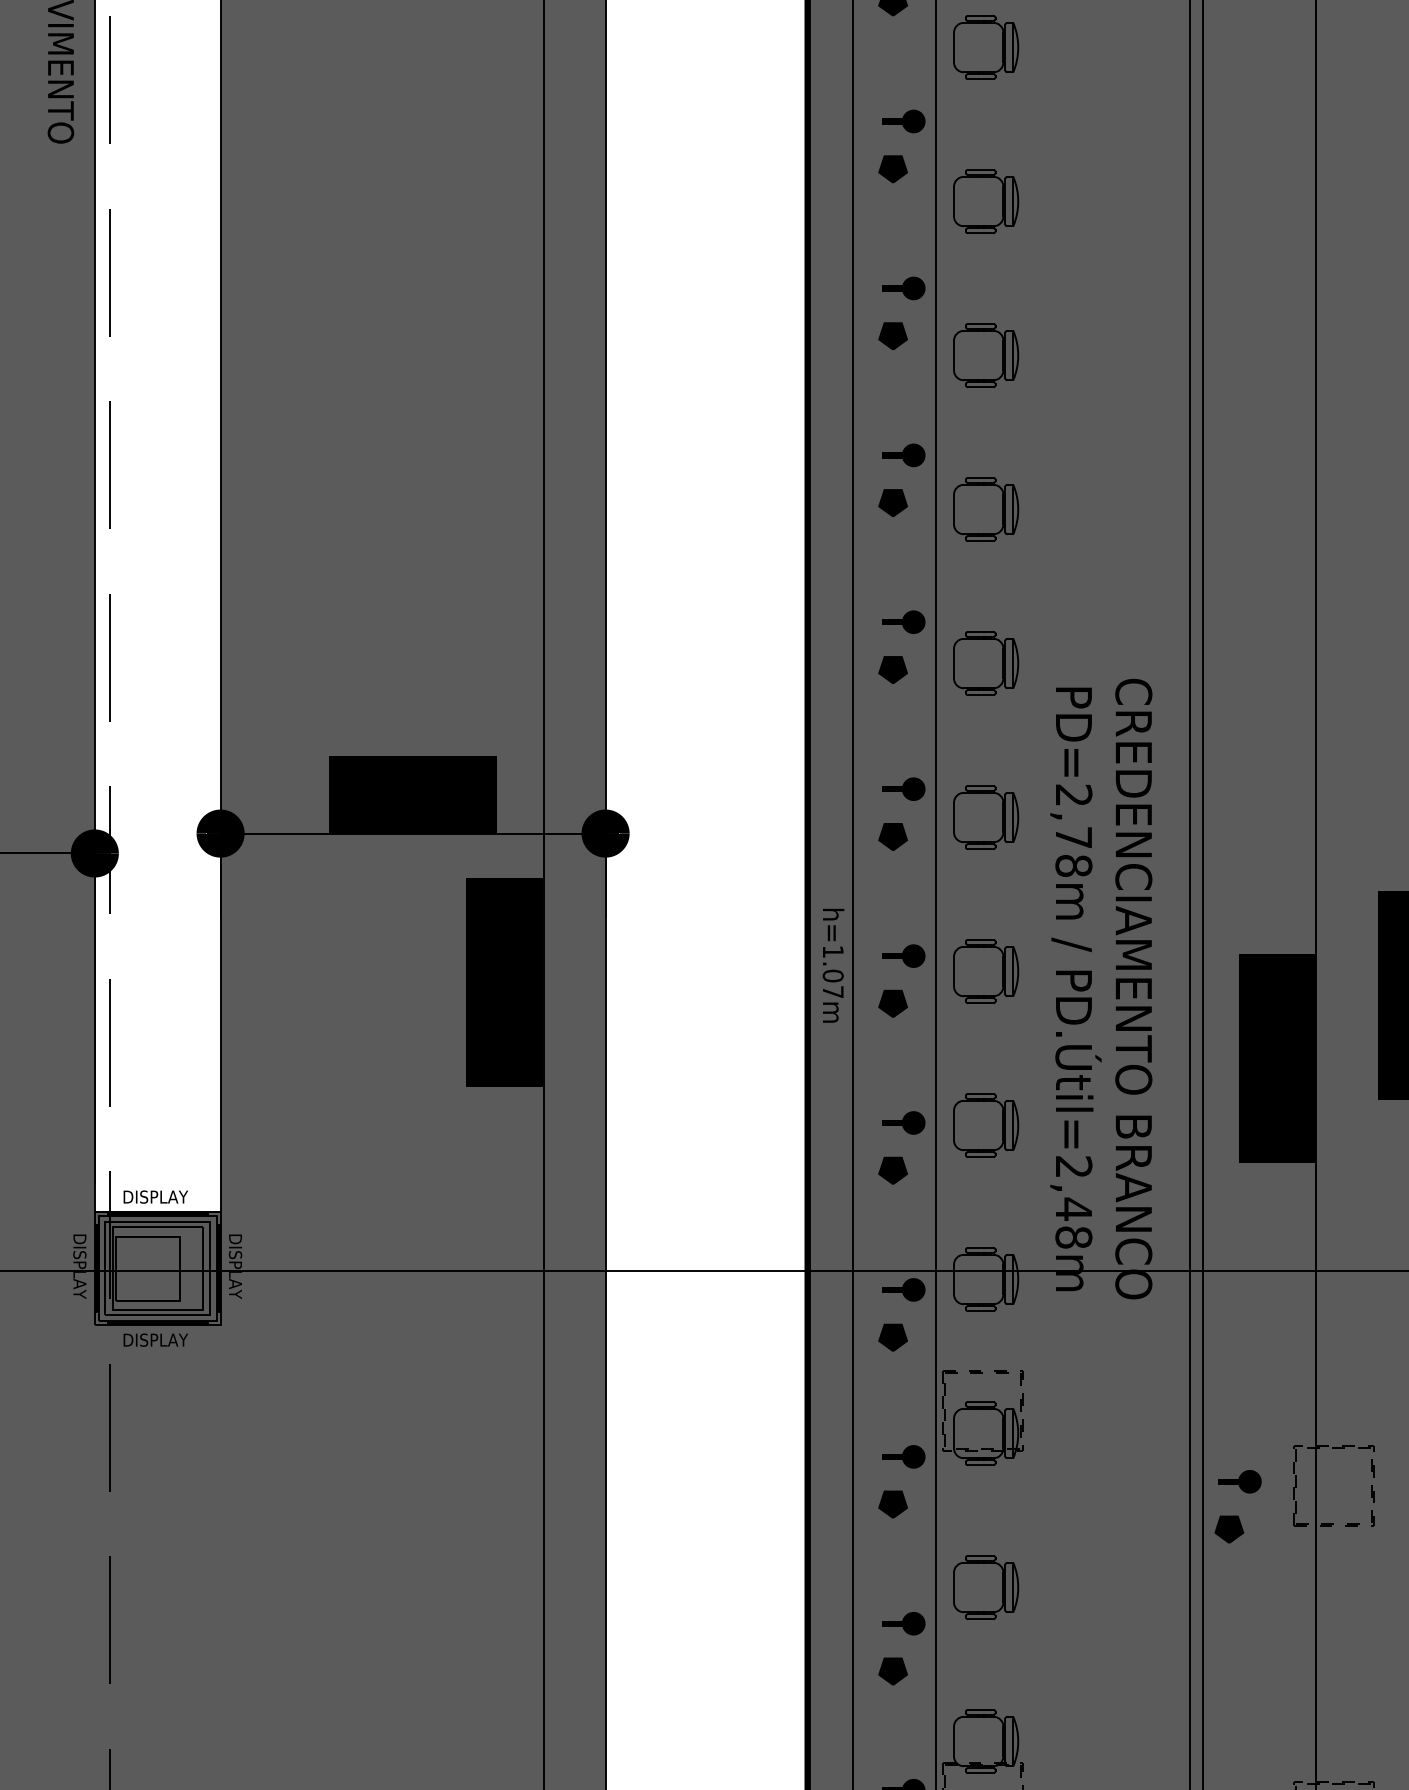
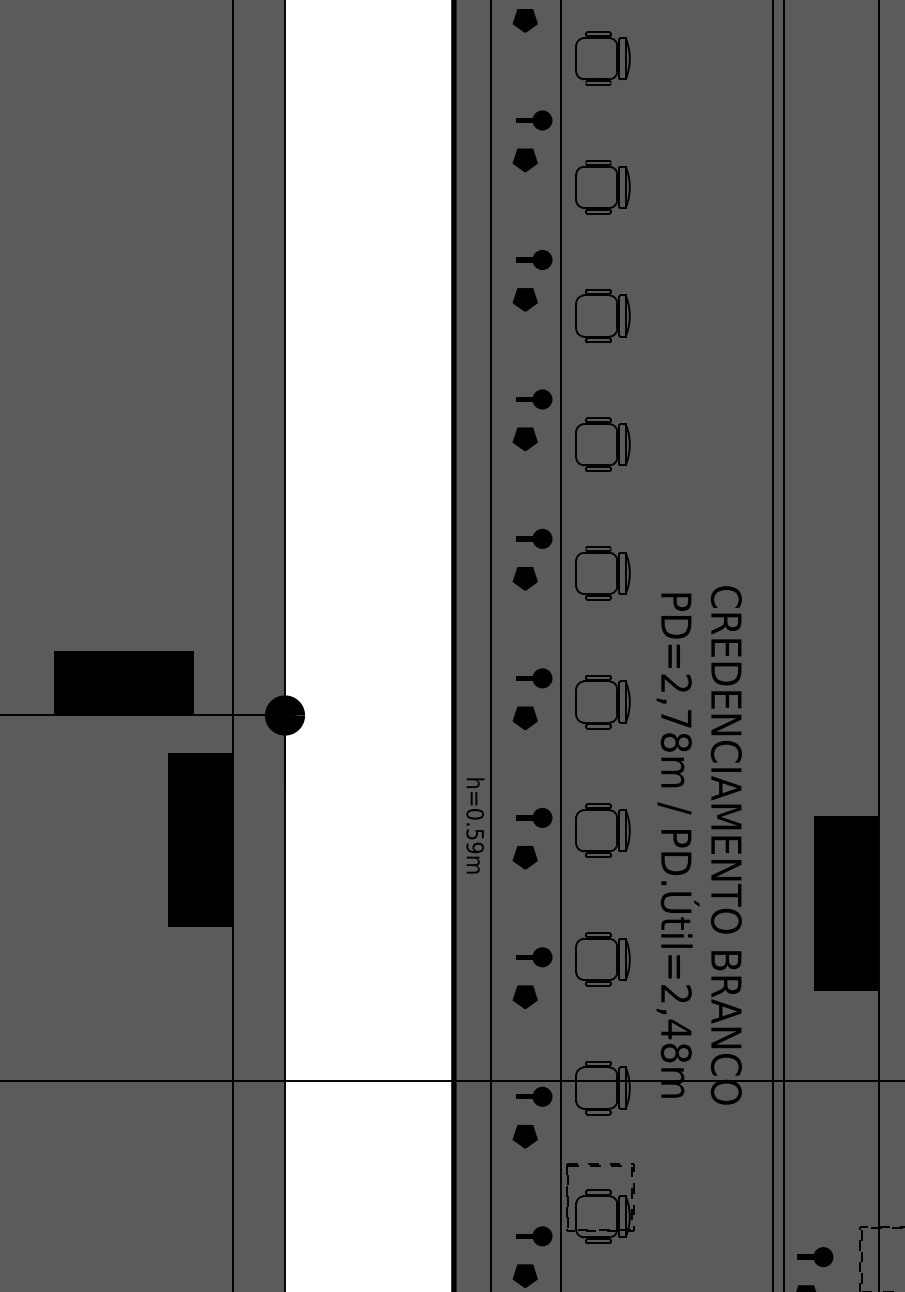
text: (832, 971) -> (474, 830), h=1.07m -> h=0.59m

